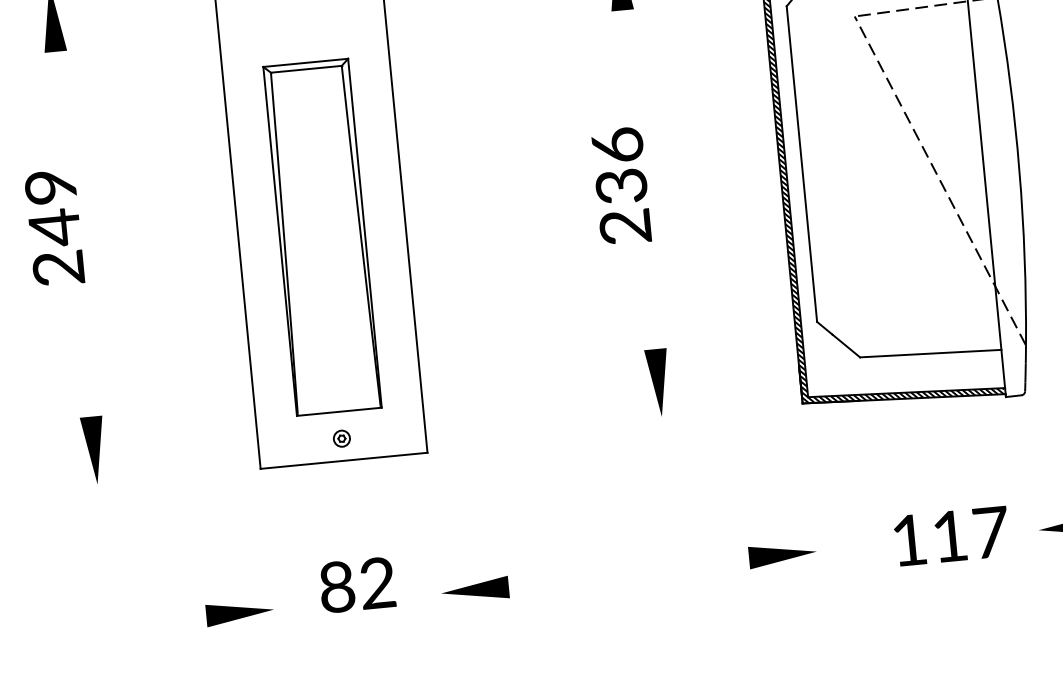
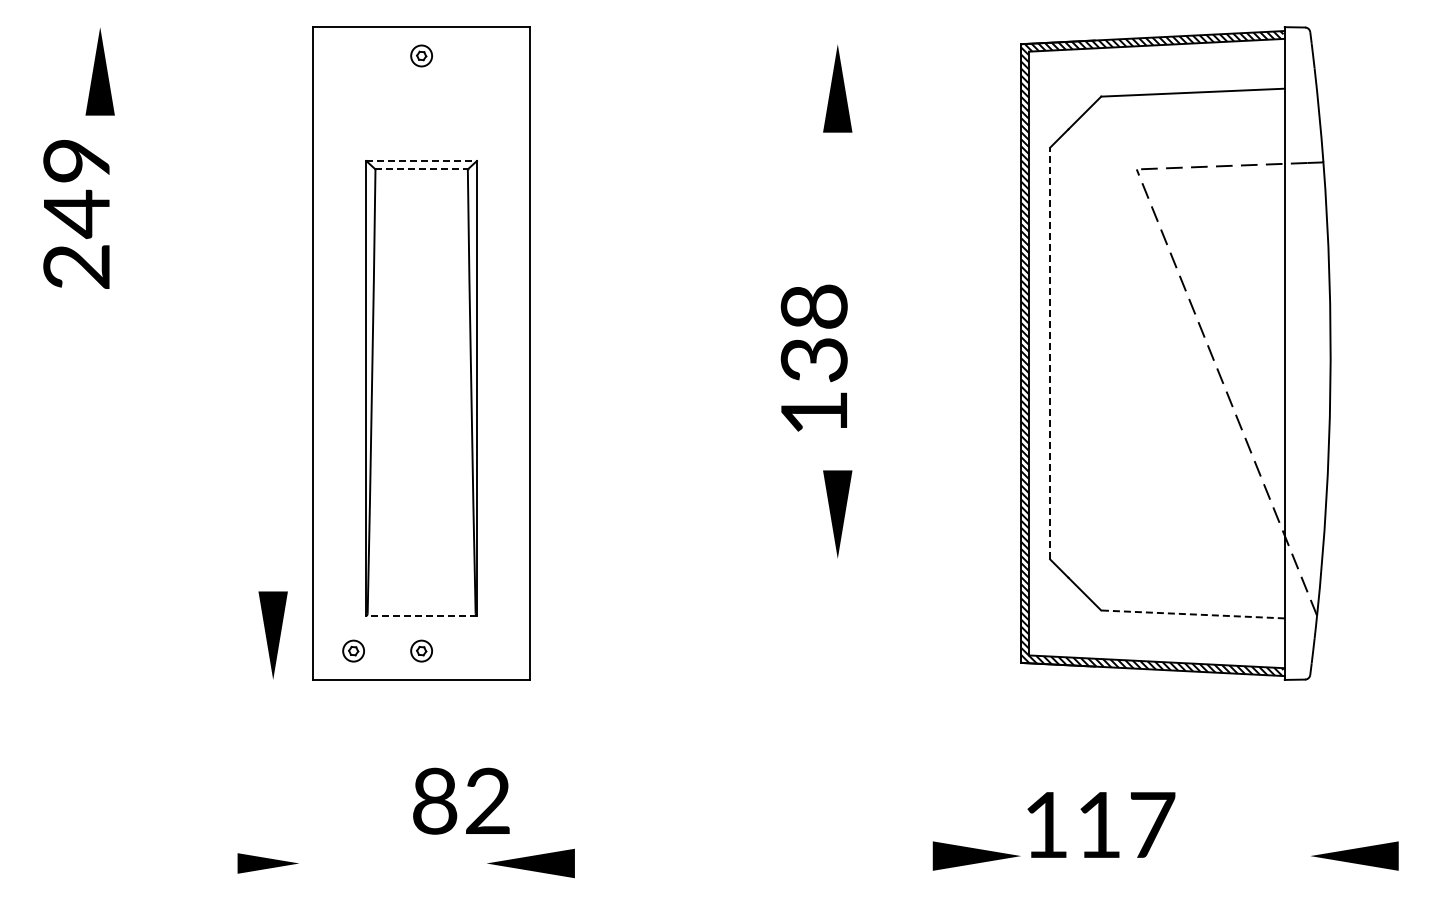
line: (306, 63) -> (422, 161), solid -> dashed
line: (307, 69) -> (422, 169), solid -> dashed
line: (802, 164) -> (1050, 353), solid -> dashed
text: (620, 186) -> (813, 359), 236 -> 138
text: (54, 228) -> (76, 214), moved
line: (931, 353) -> (1193, 614), solid -> dashed
part: (658, 382) -> (837, 514), moved
line: (339, 412) -> (421, 616), solid -> dashed
part: (289, 443) -> (353, 650), added
part: (93, 450) -> (272, 635), moved
text: (951, 535) -> (1101, 824), moved
text: (357, 584) -> (461, 800), moved
part: (474, 590) -> (530, 863), moved
part: (240, 612) -> (268, 863), size x0.7

